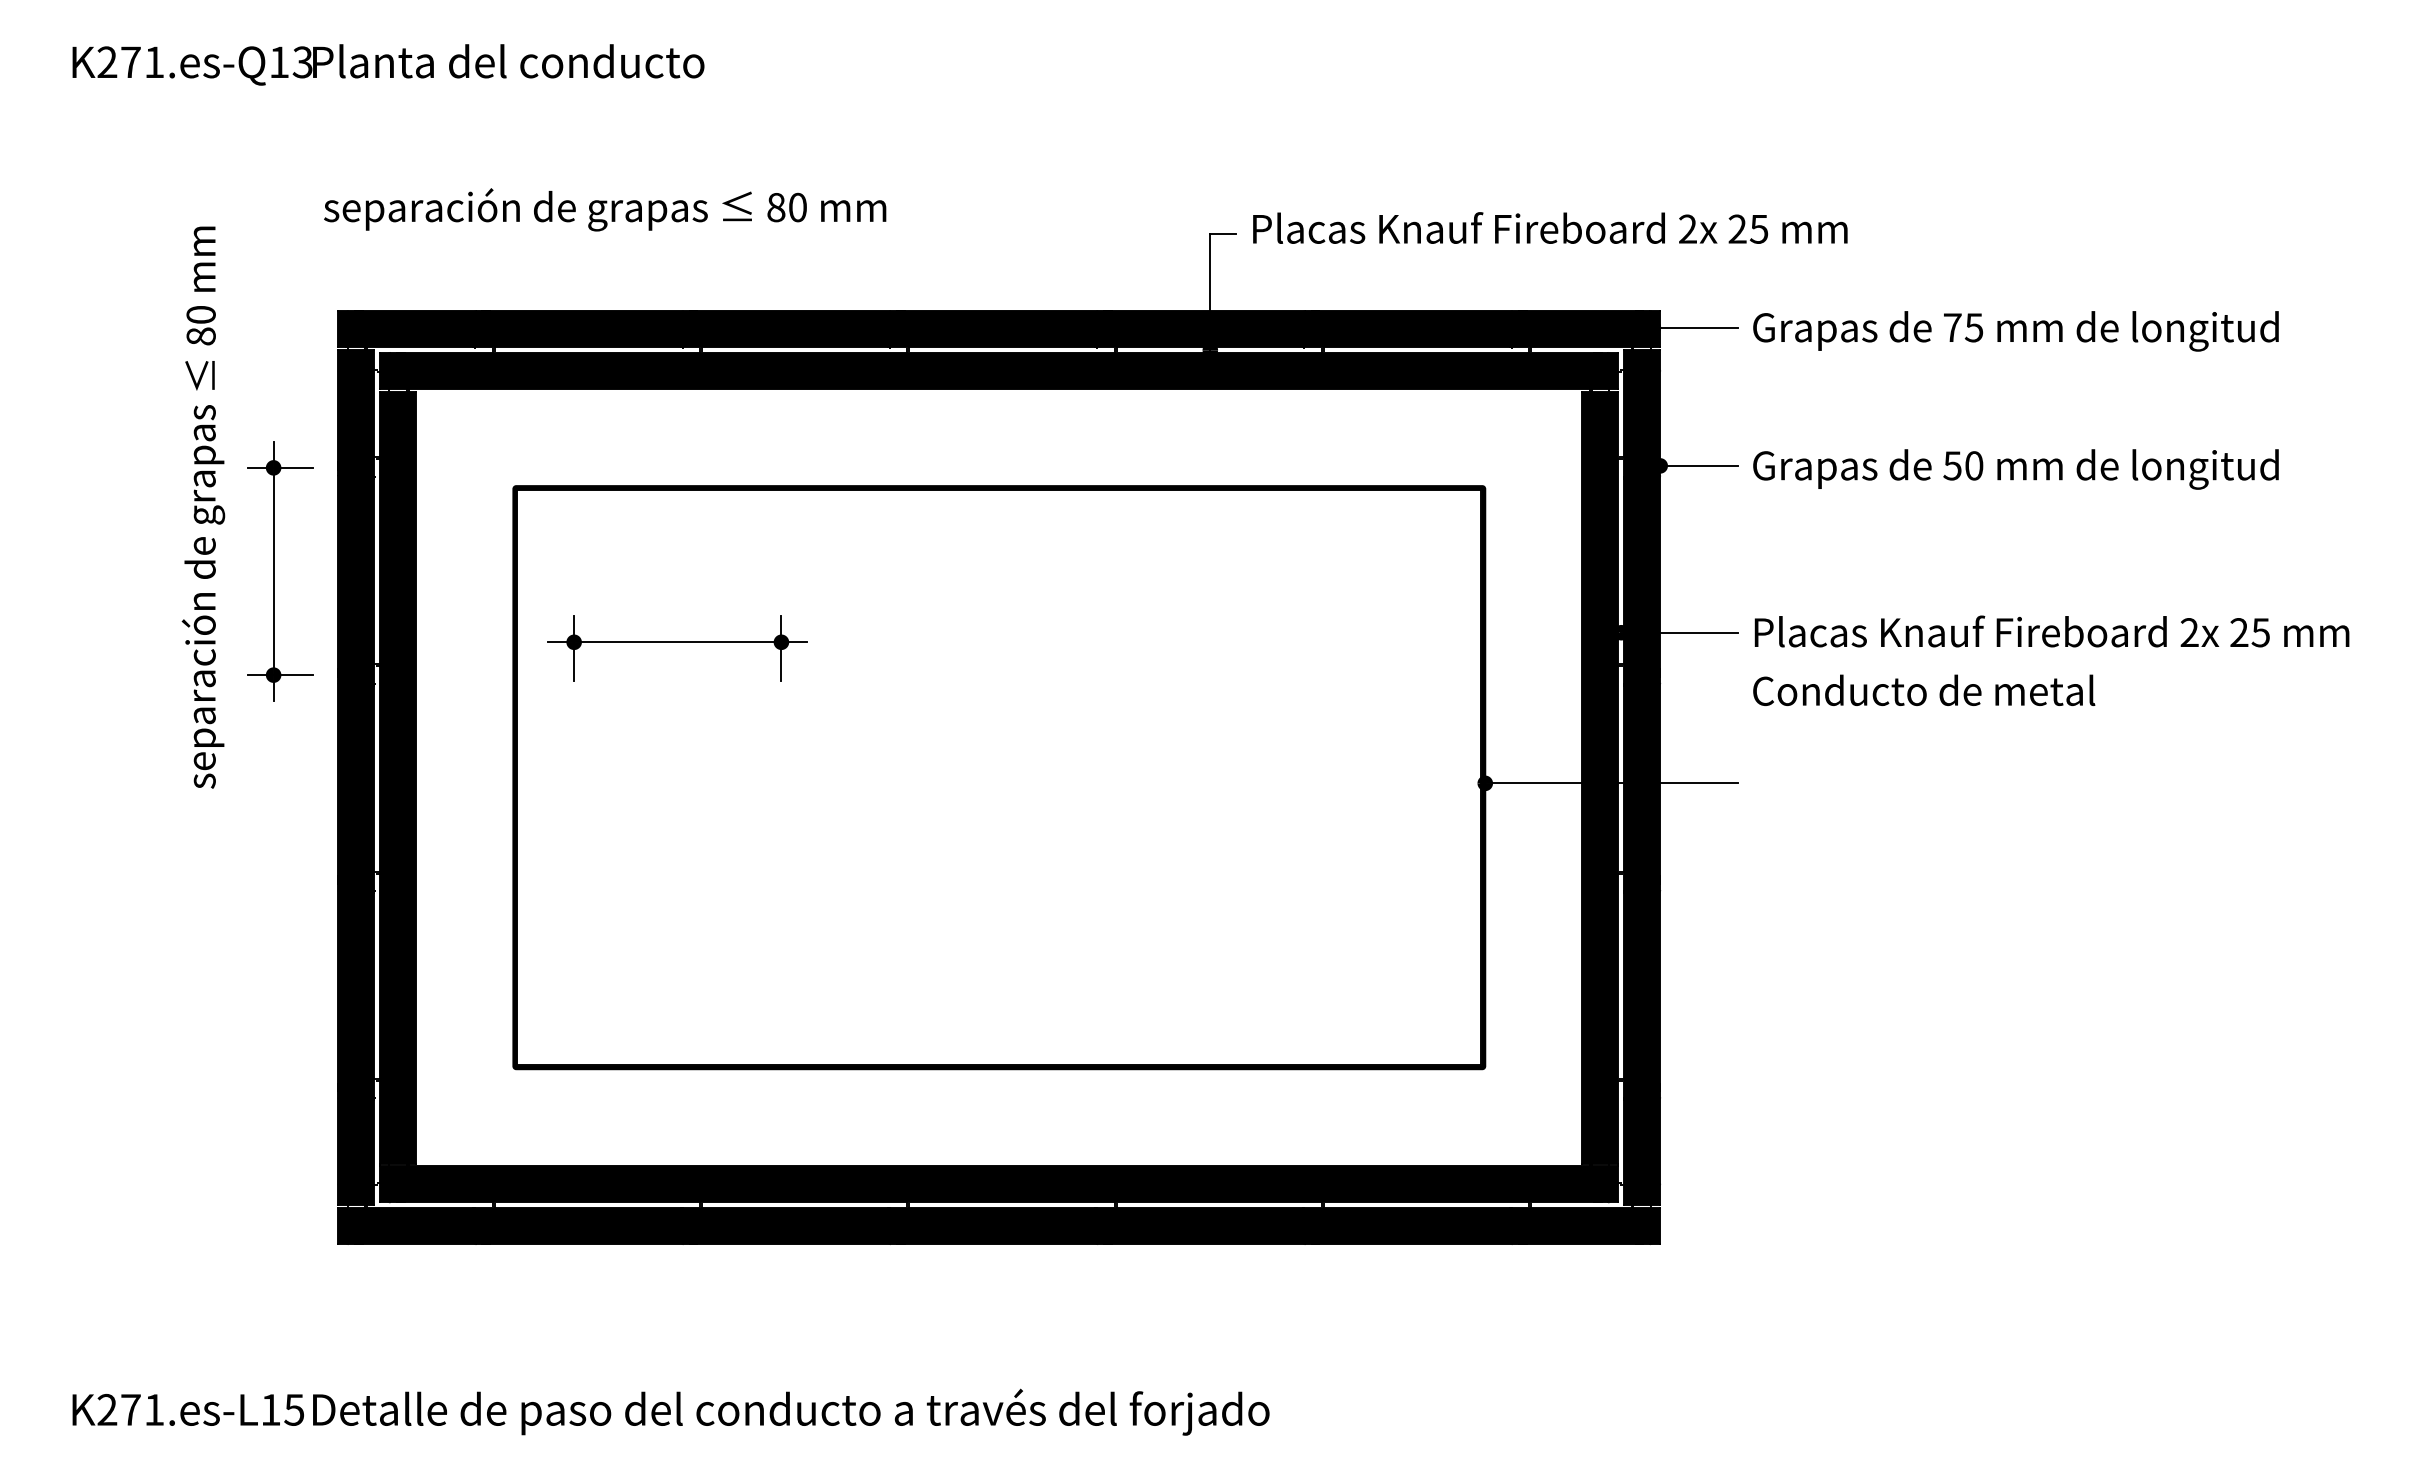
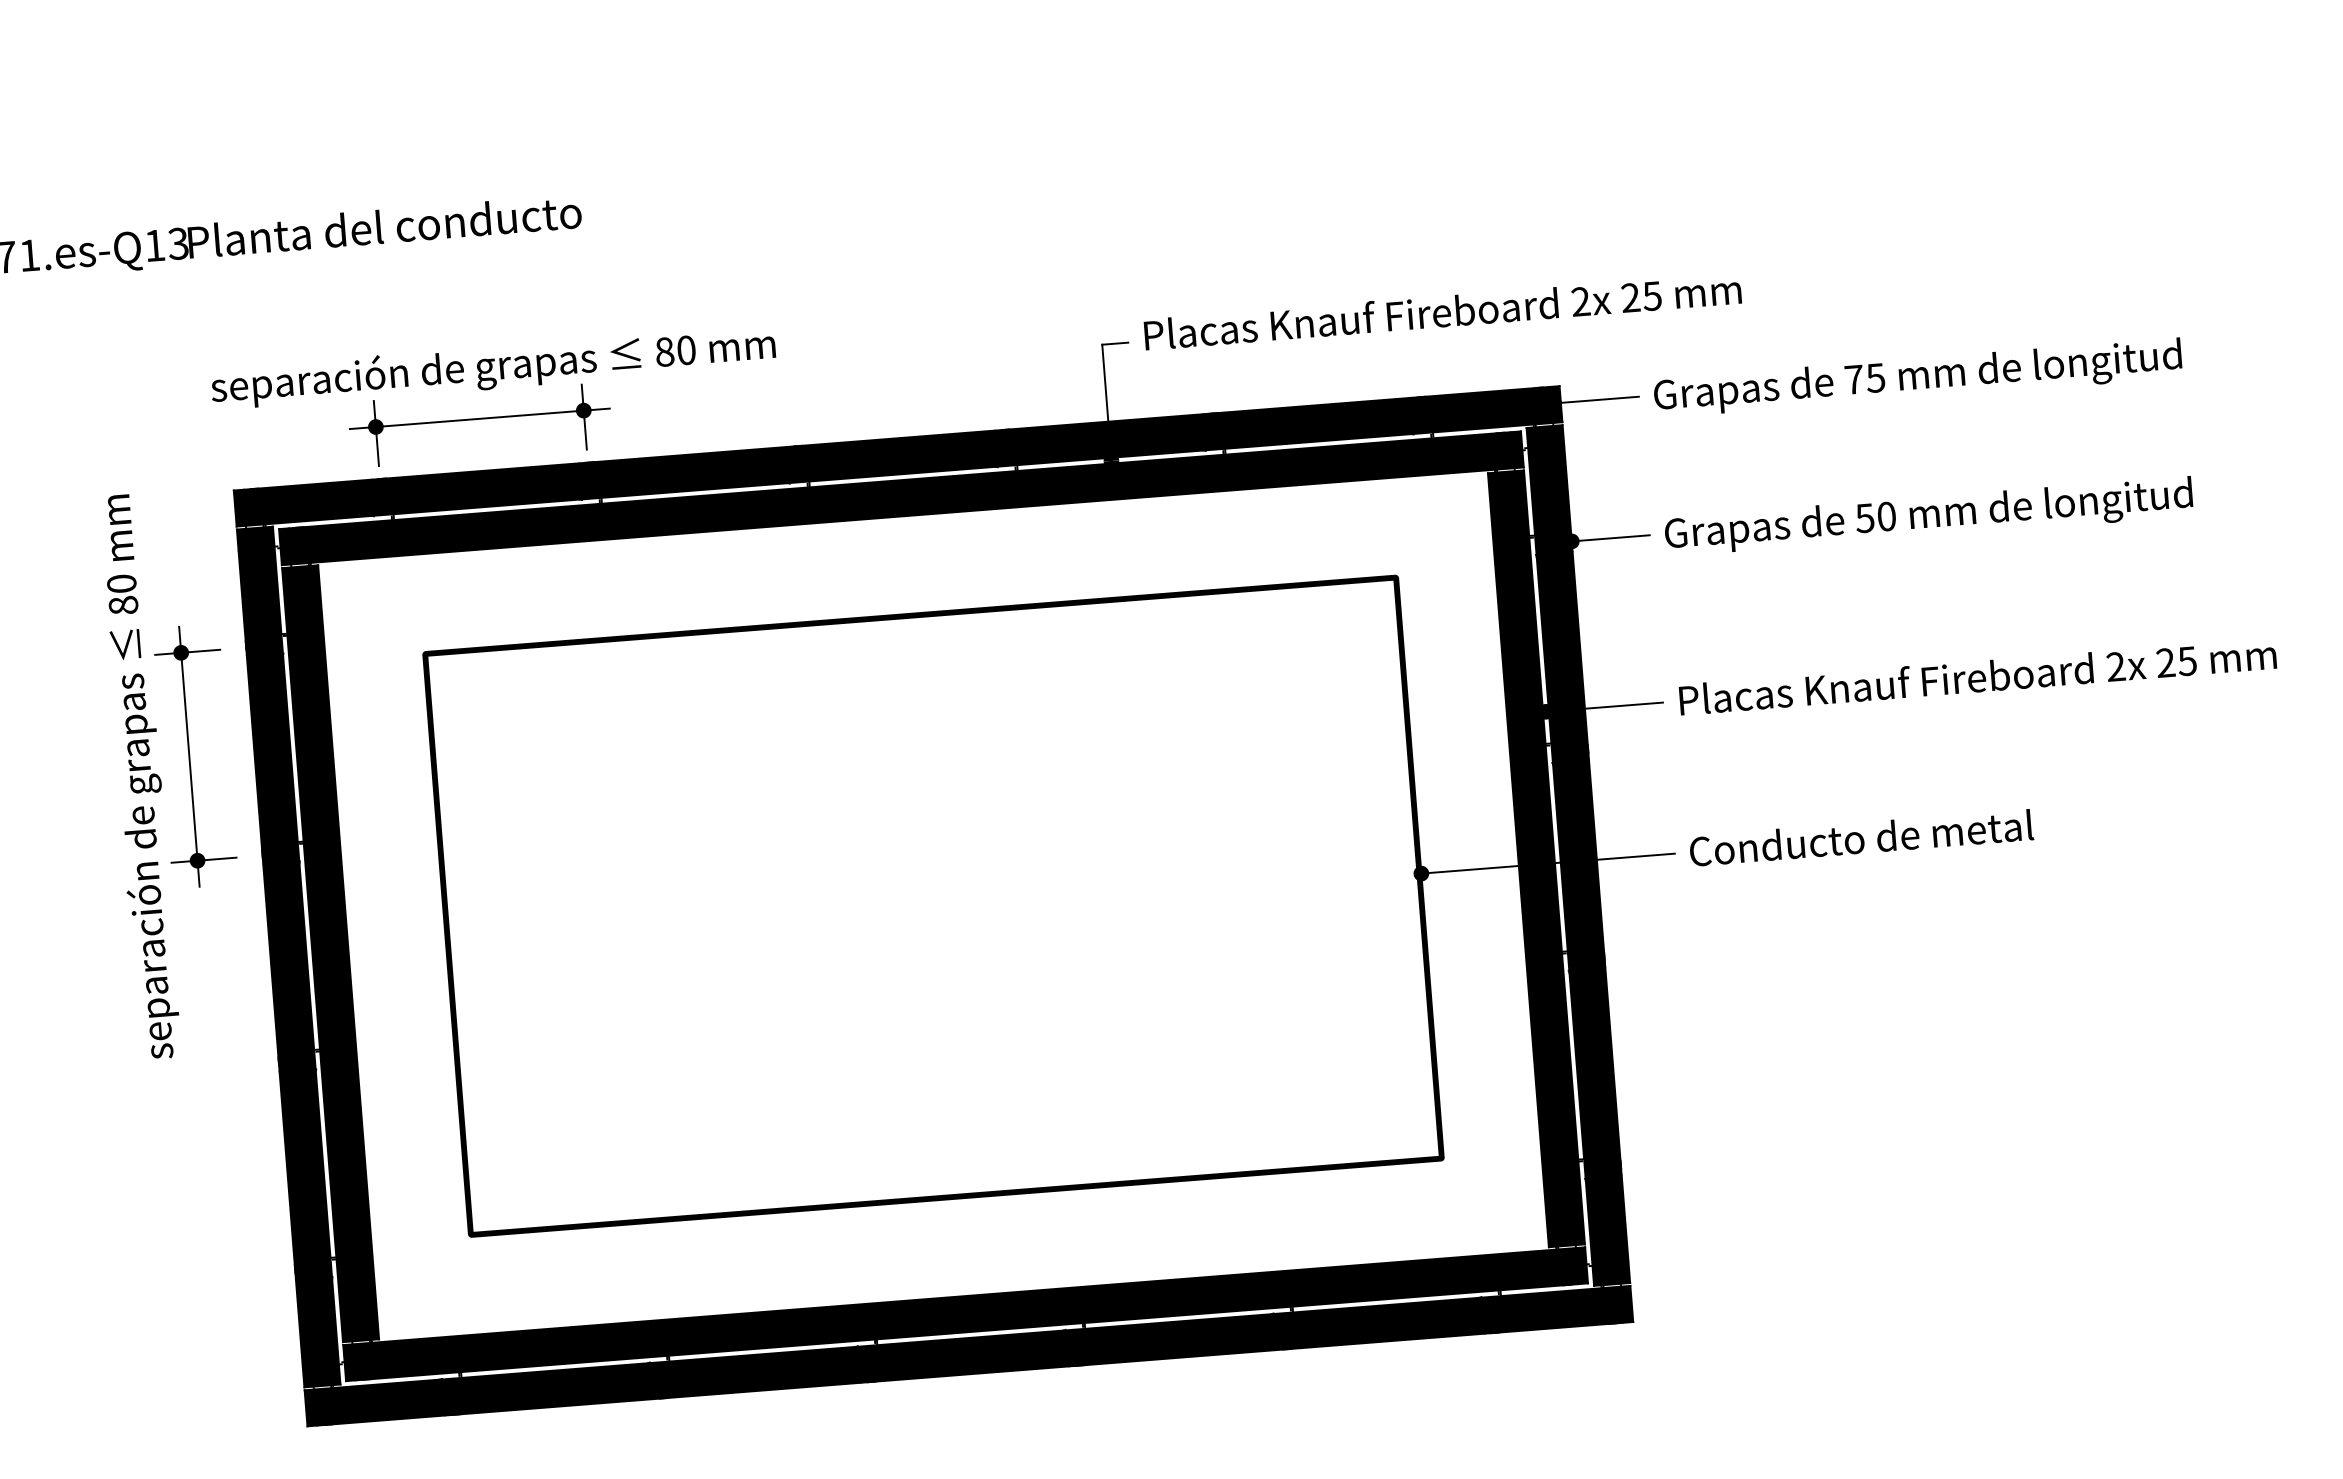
text: (203, 507) -> (139, 776), moved
part: (677, 648) -> (480, 425), moved
text: (1924, 689) -> (1861, 837), moved

